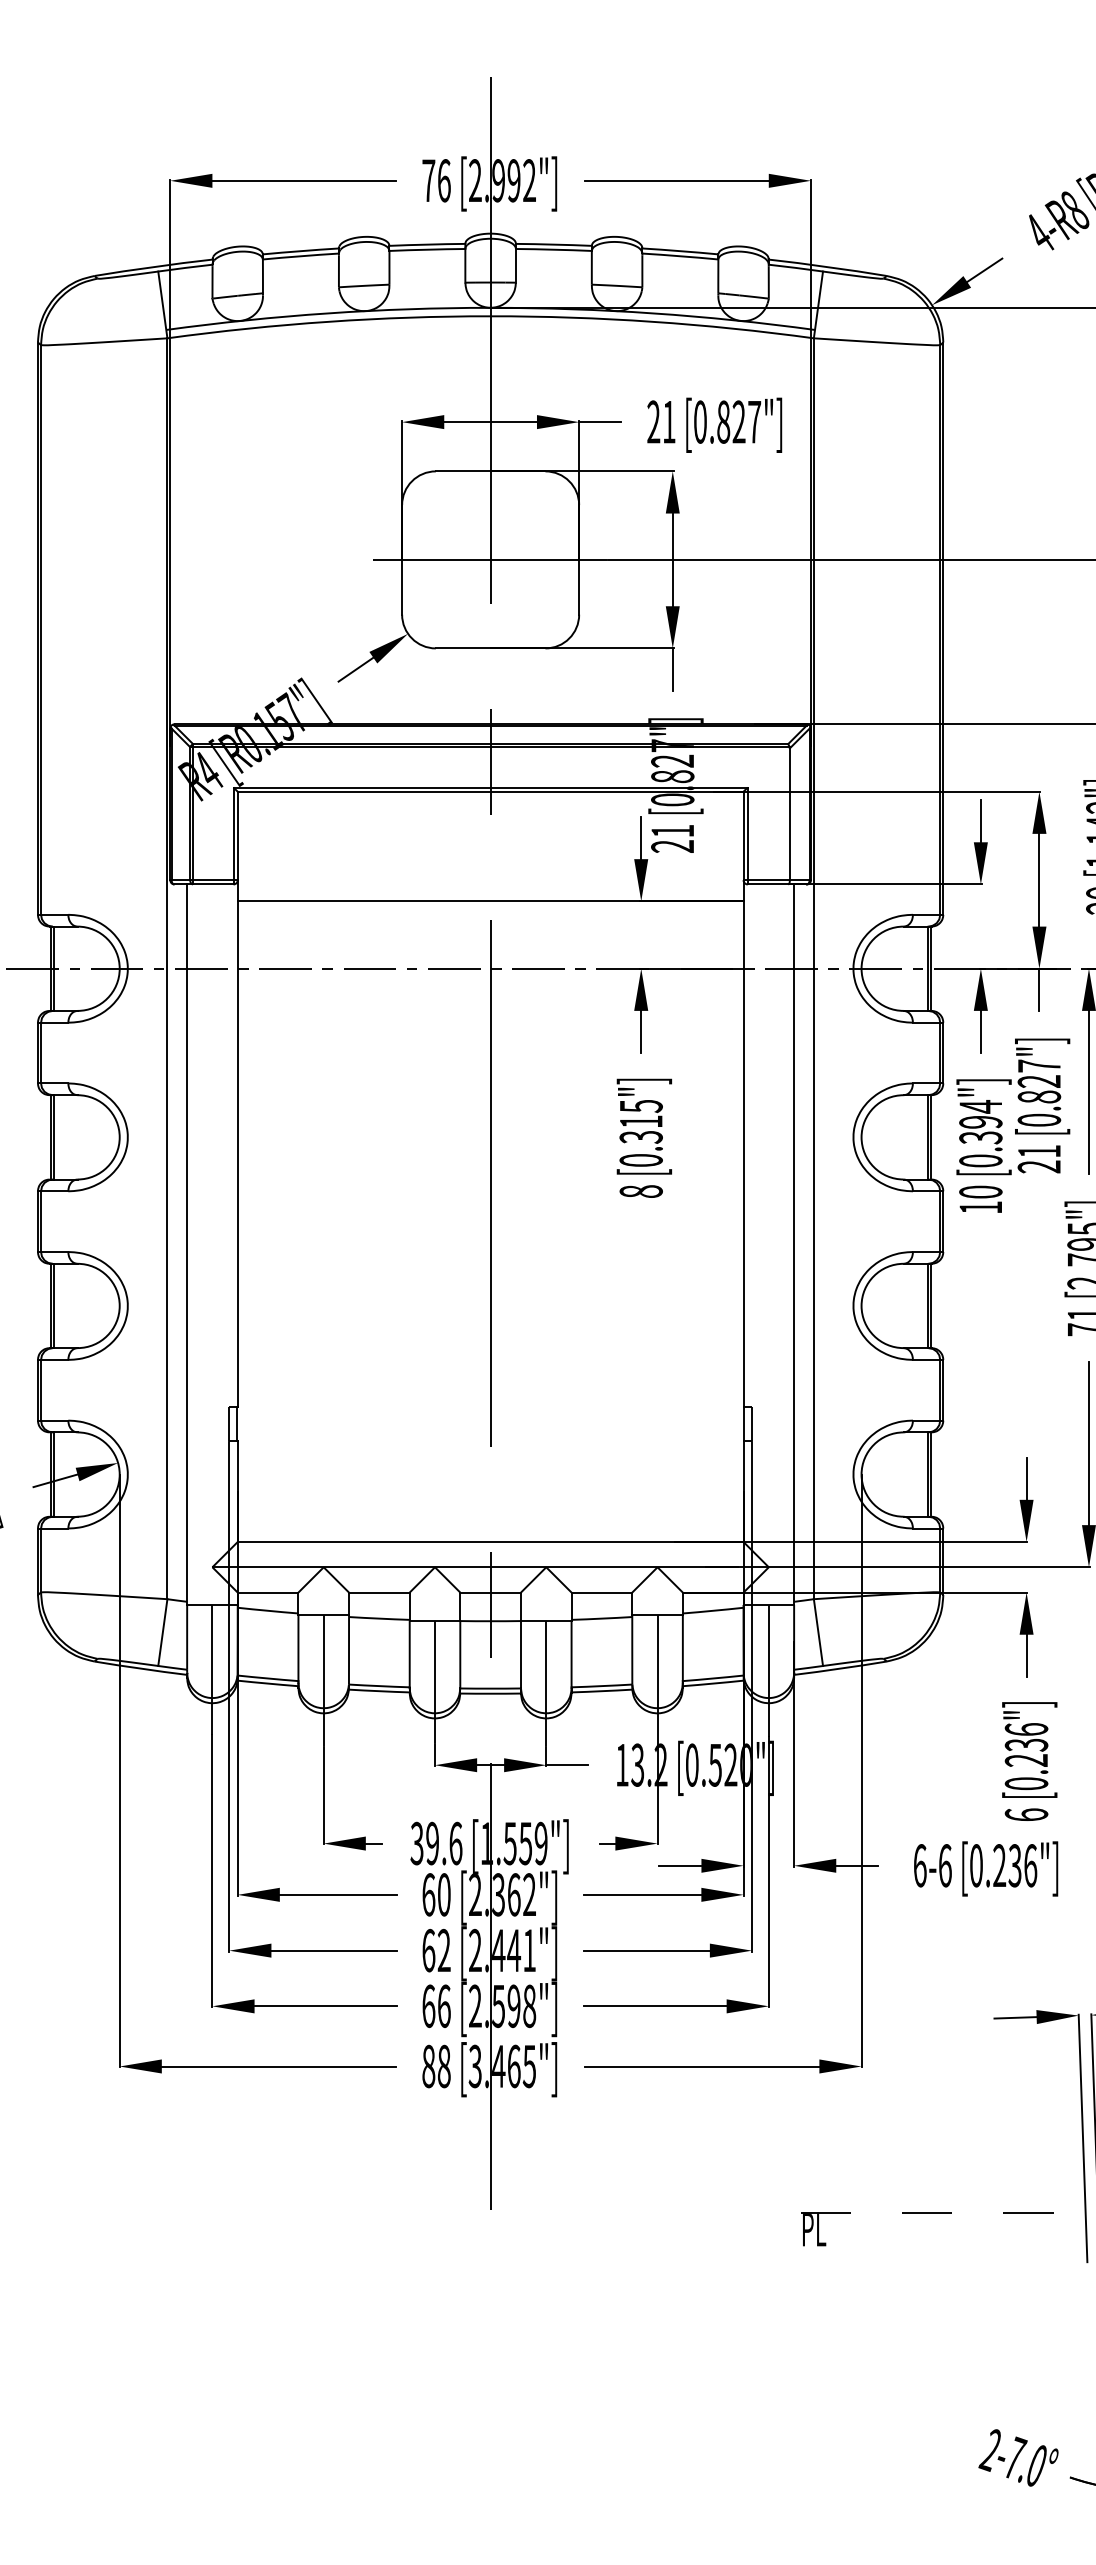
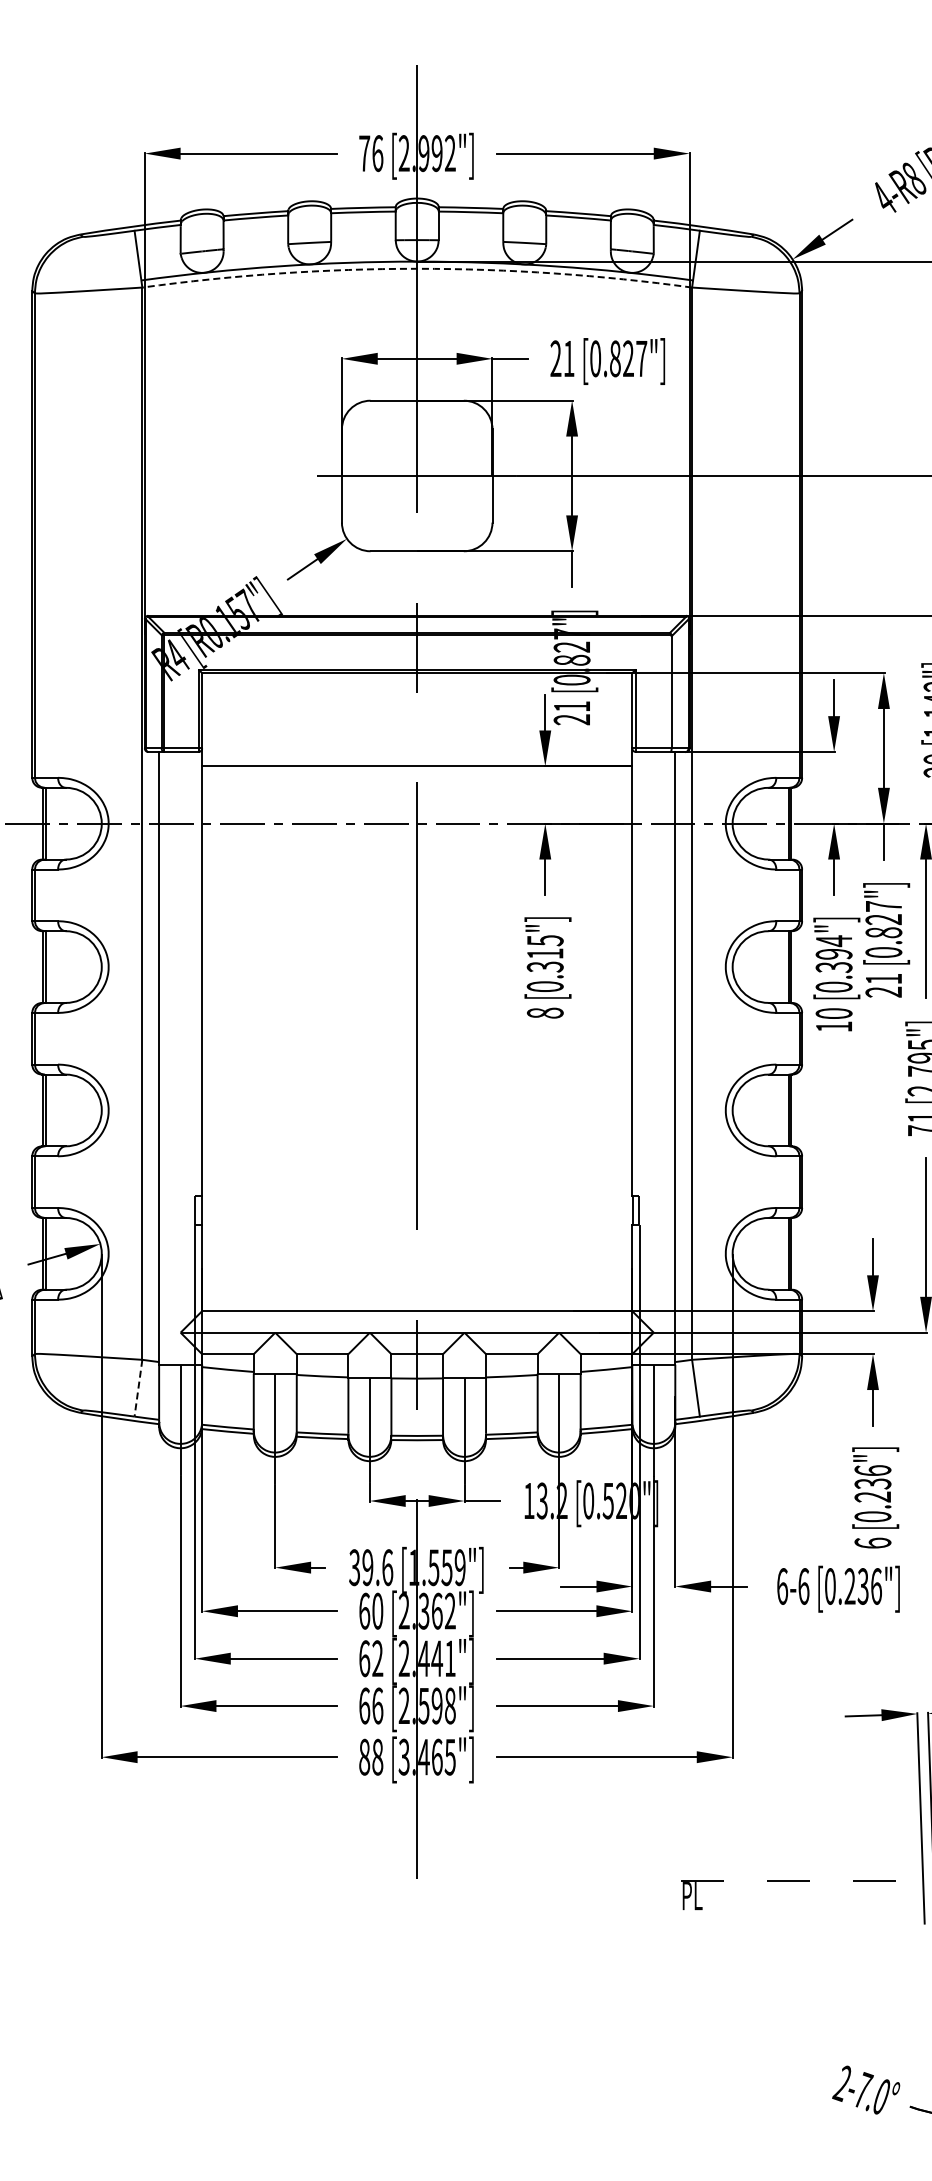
arc: (490, 315) -> (417, 268), solid -> dashed
line: (162, 1632) -> (138, 1388), solid -> dashed

